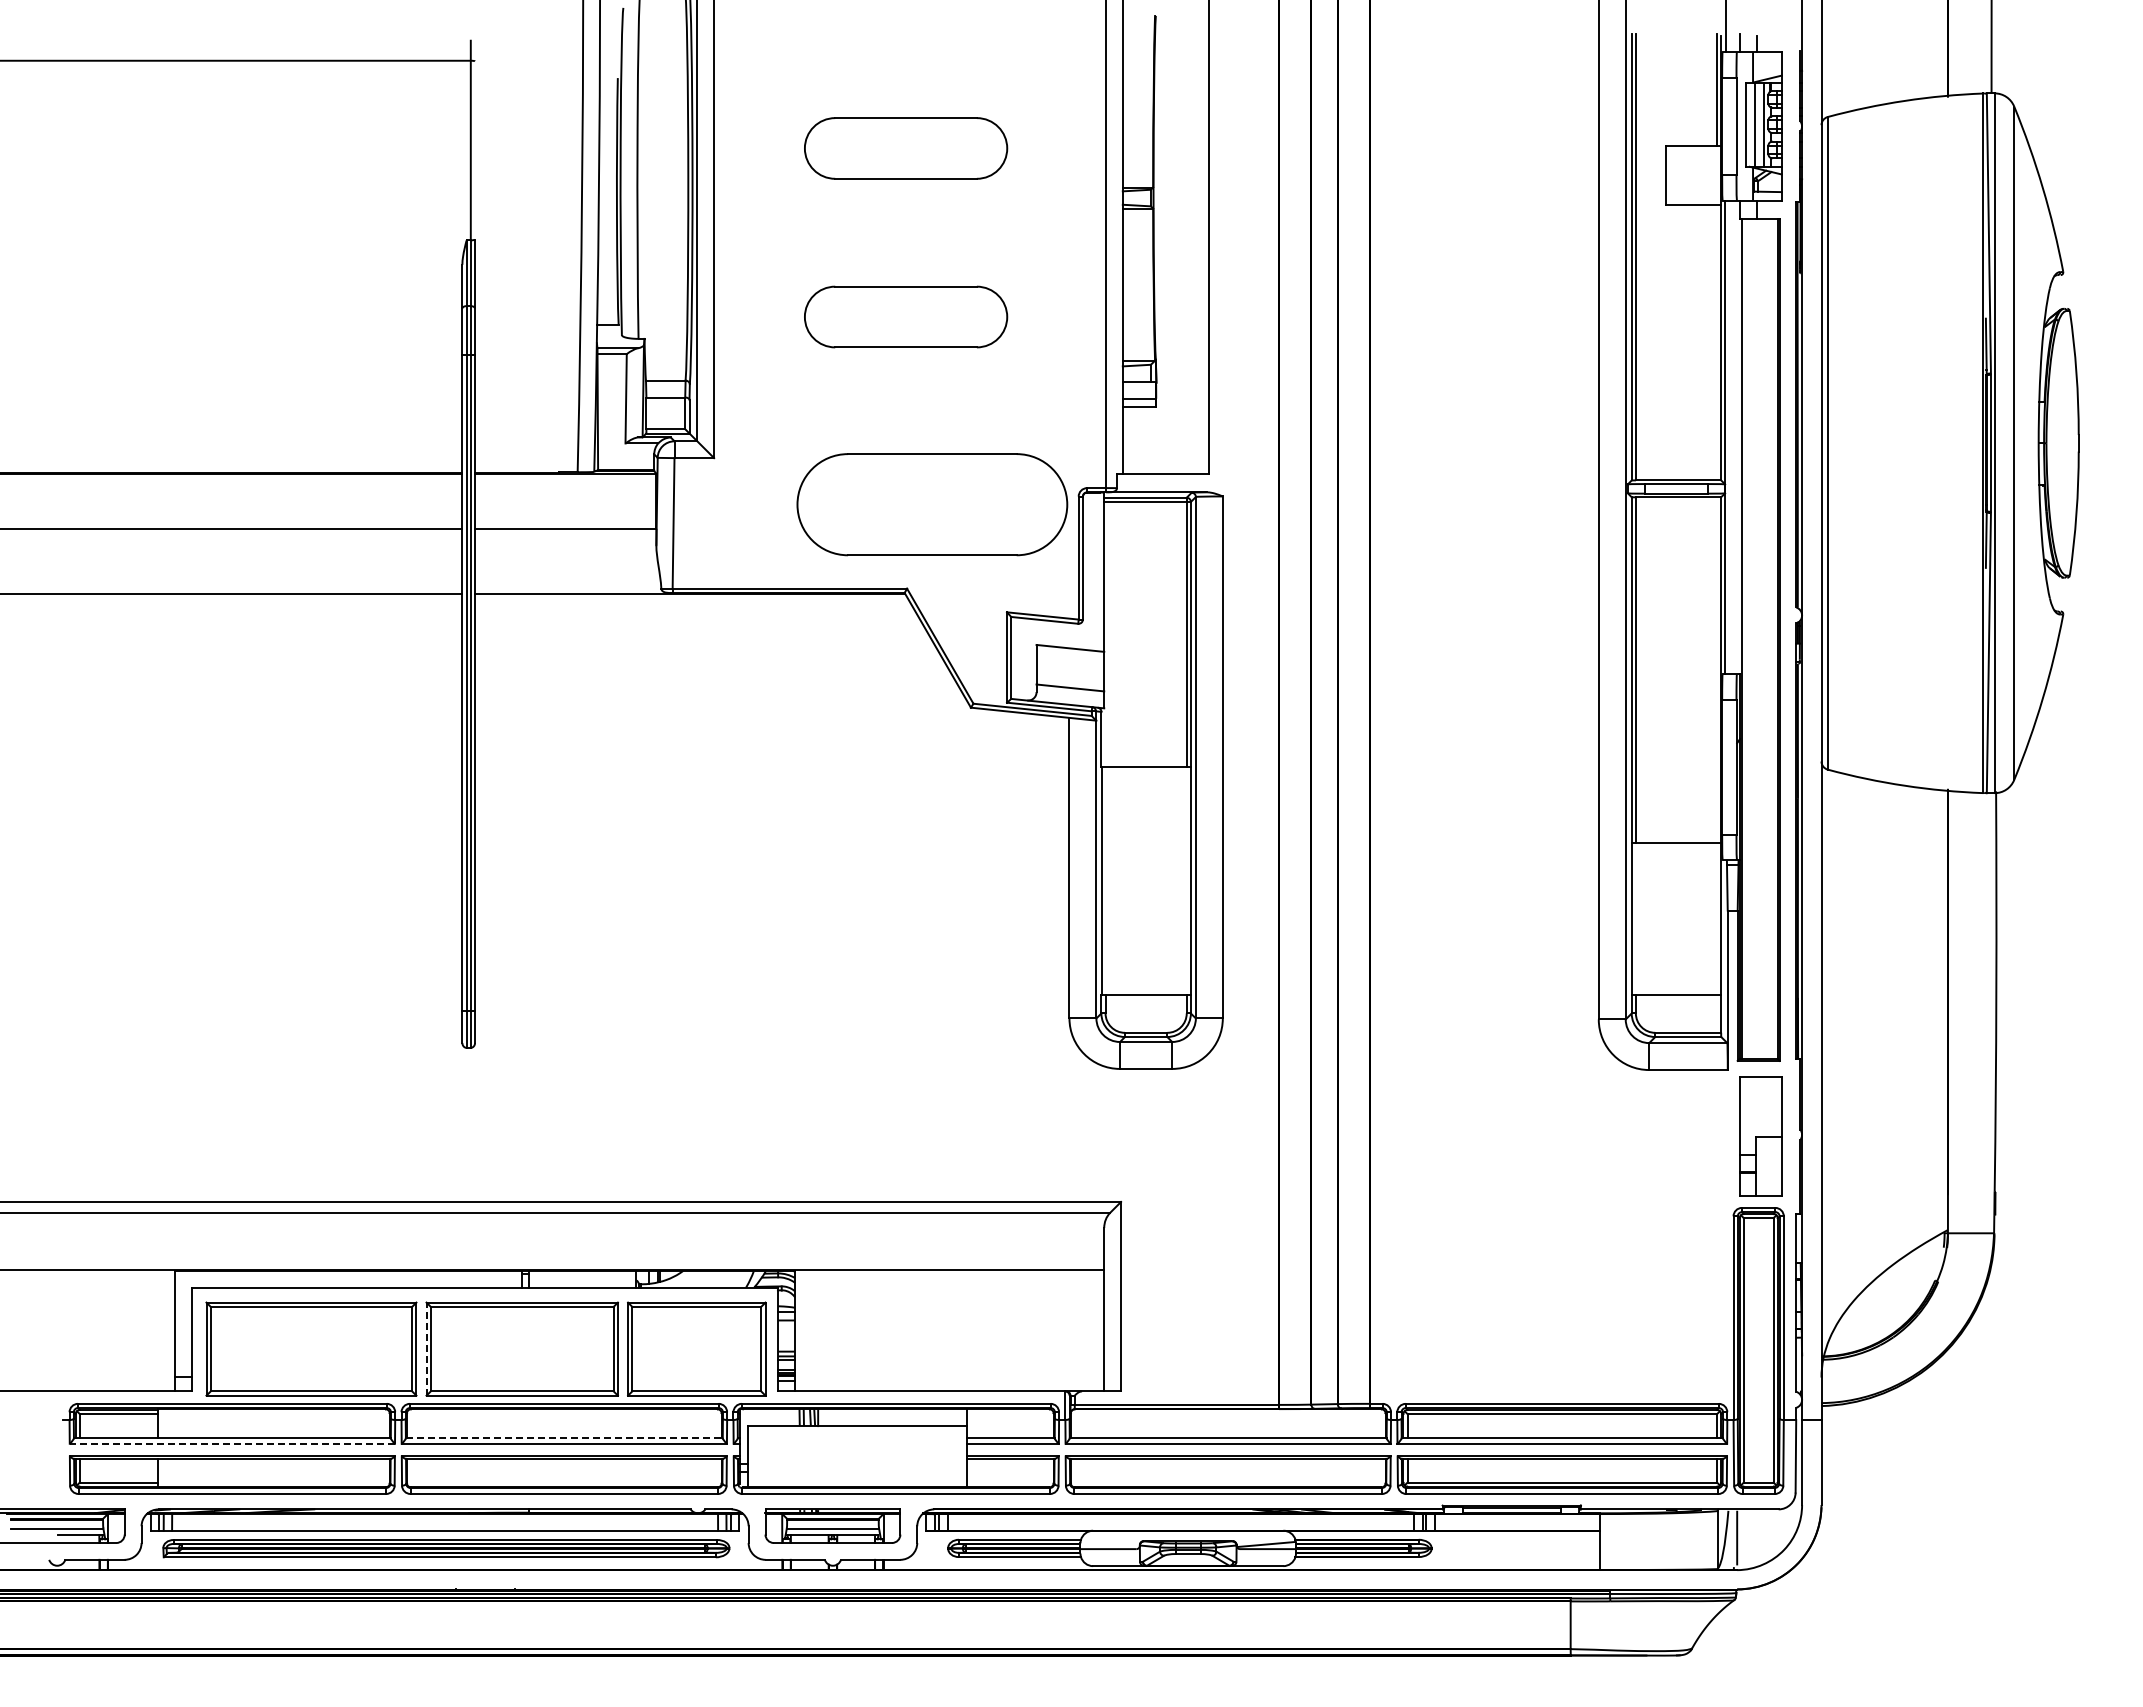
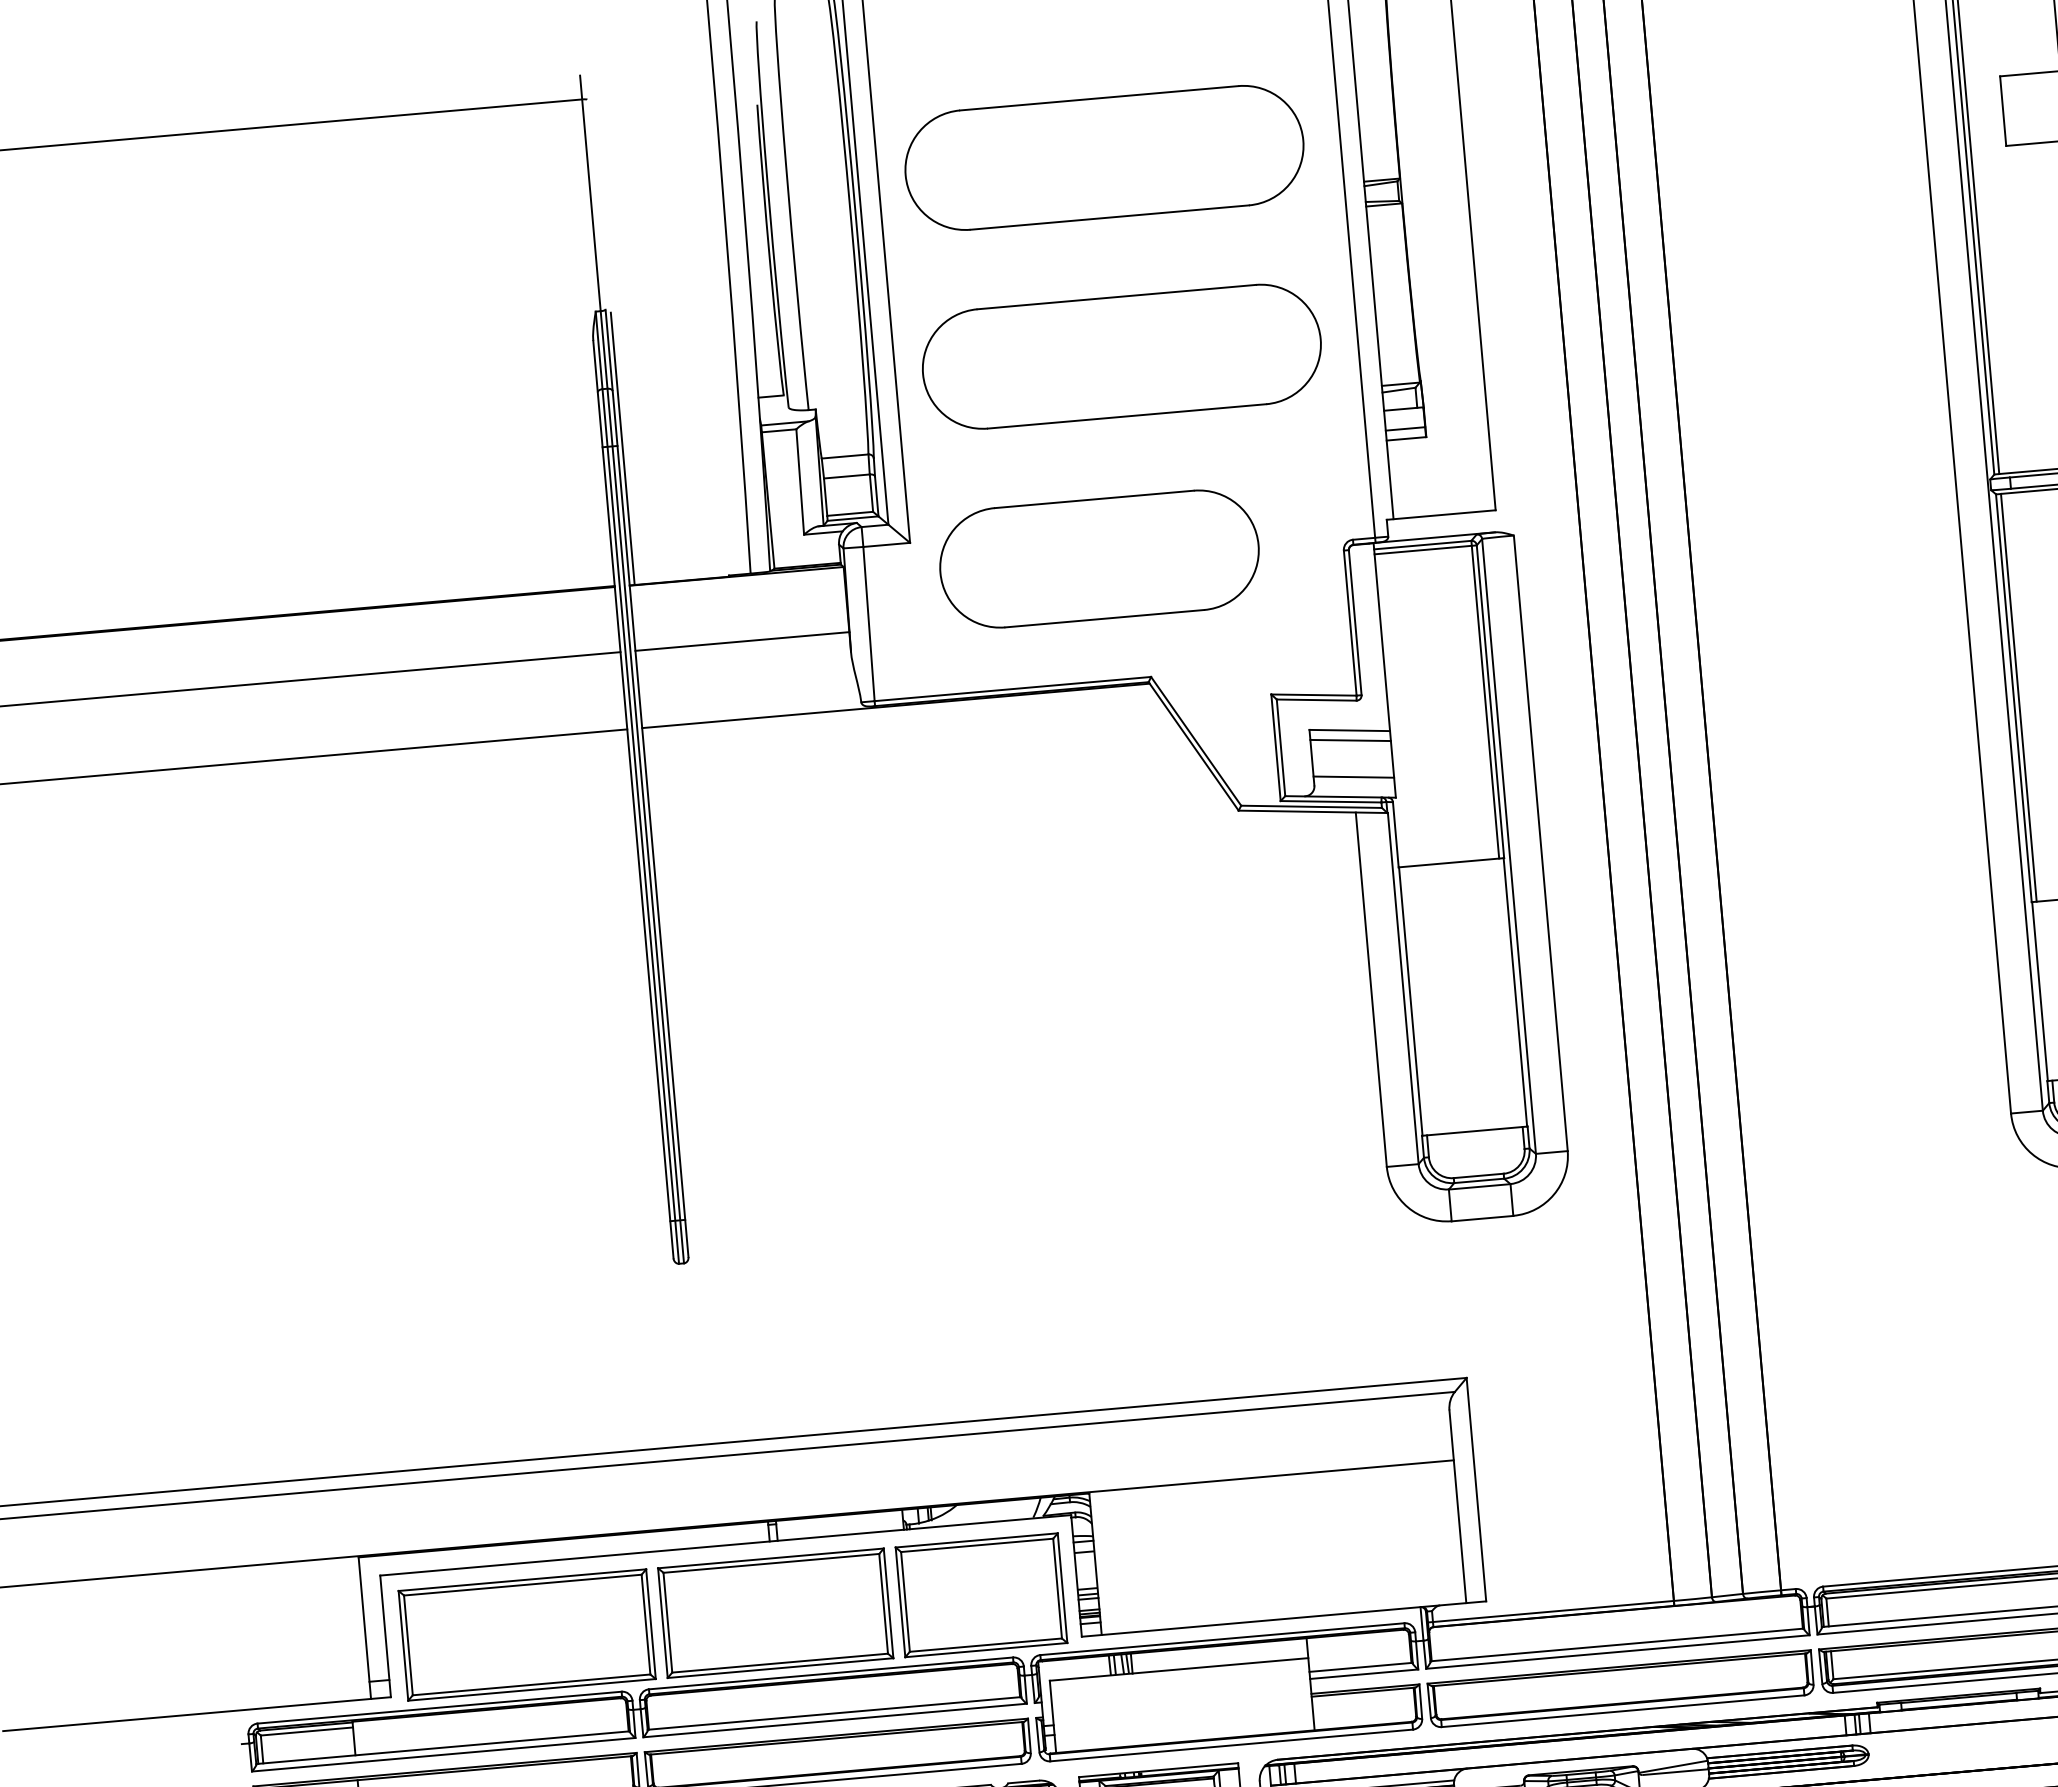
part: (905, 148) -> (1103, 158), size x1.67
part: (905, 316) -> (1121, 356), size x1.67
line: (479, 357) -> (623, 448), added
part: (932, 504) -> (1099, 558), moved
line: (1070, 656) -> (1350, 740), added
line: (426, 1349) -> (662, 1623), dashed -> solid
line: (564, 1437) -> (834, 1713), dashed -> solid
line: (232, 1443) -> (443, 1754), dashed -> solid

